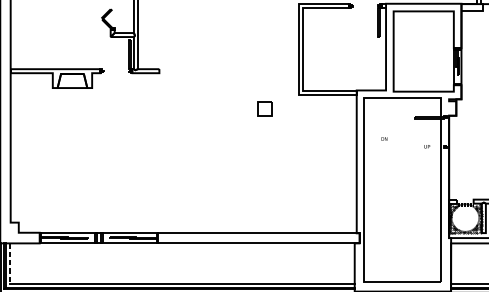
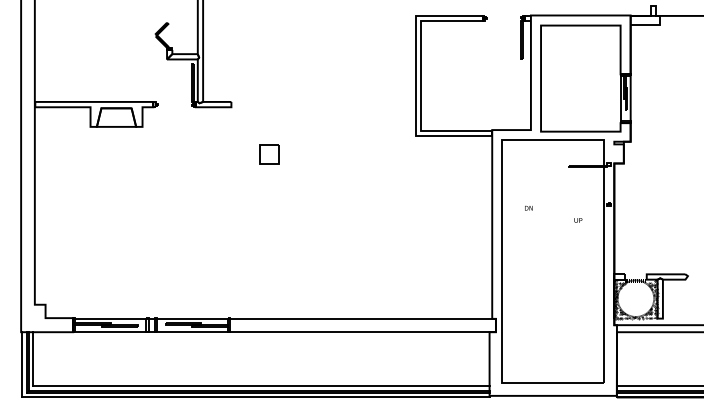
part: (264, 108) -> (269, 154), moved
text: (384, 138) -> (528, 207), moved
text: (427, 146) -> (578, 220), moved
line: (9, 264) -> (33, 359), dashed -> solid

